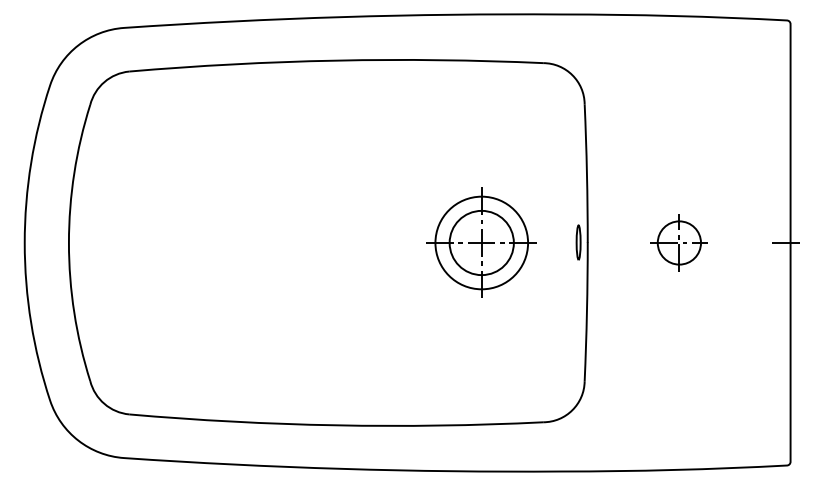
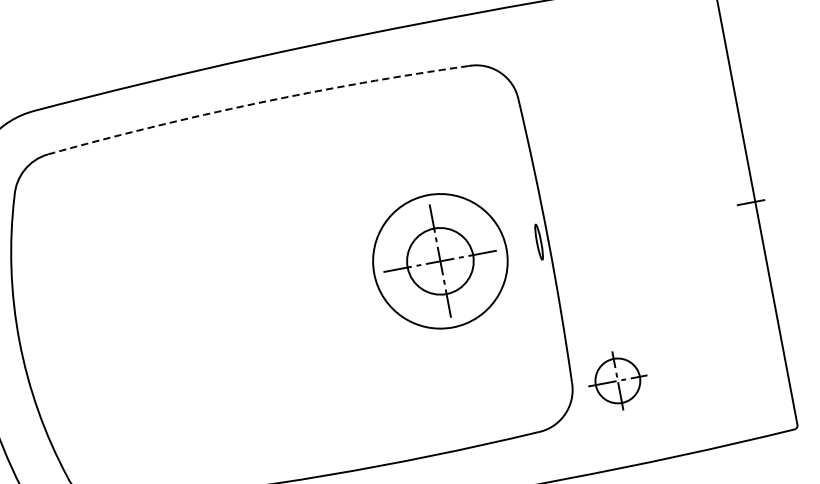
arc: (336, 60) -> (257, 103), solid -> dashed
circle: (481, 242) -> (440, 260), size x1.4
part: (678, 242) -> (616, 380), moved

